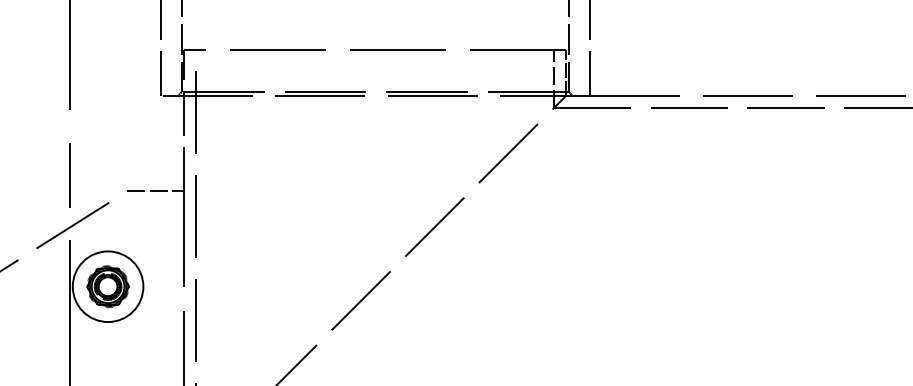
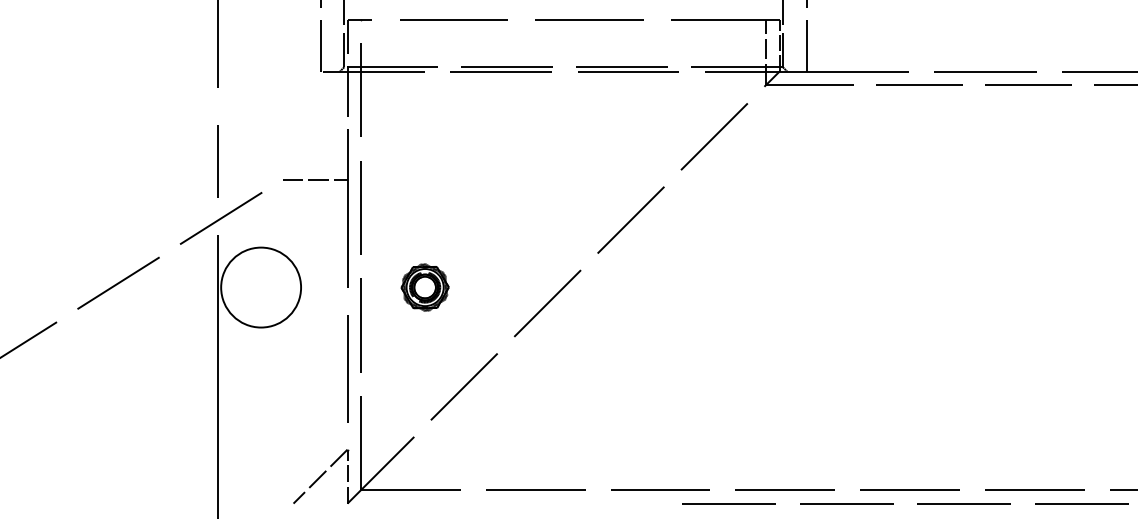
part: (107, 286) -> (424, 287), moved

